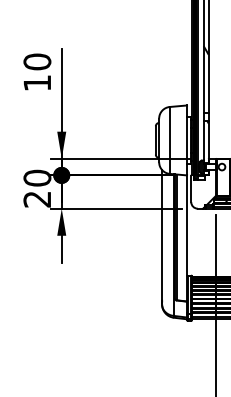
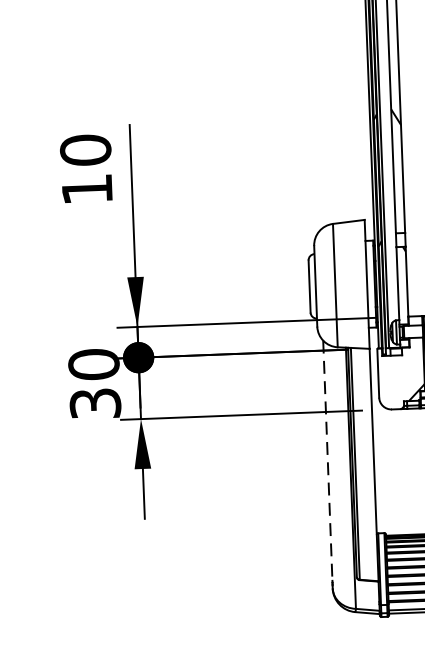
text: (37, 199) -> (95, 403), 20 -> 30
line: (162, 234) -> (328, 459), solid -> dashed

